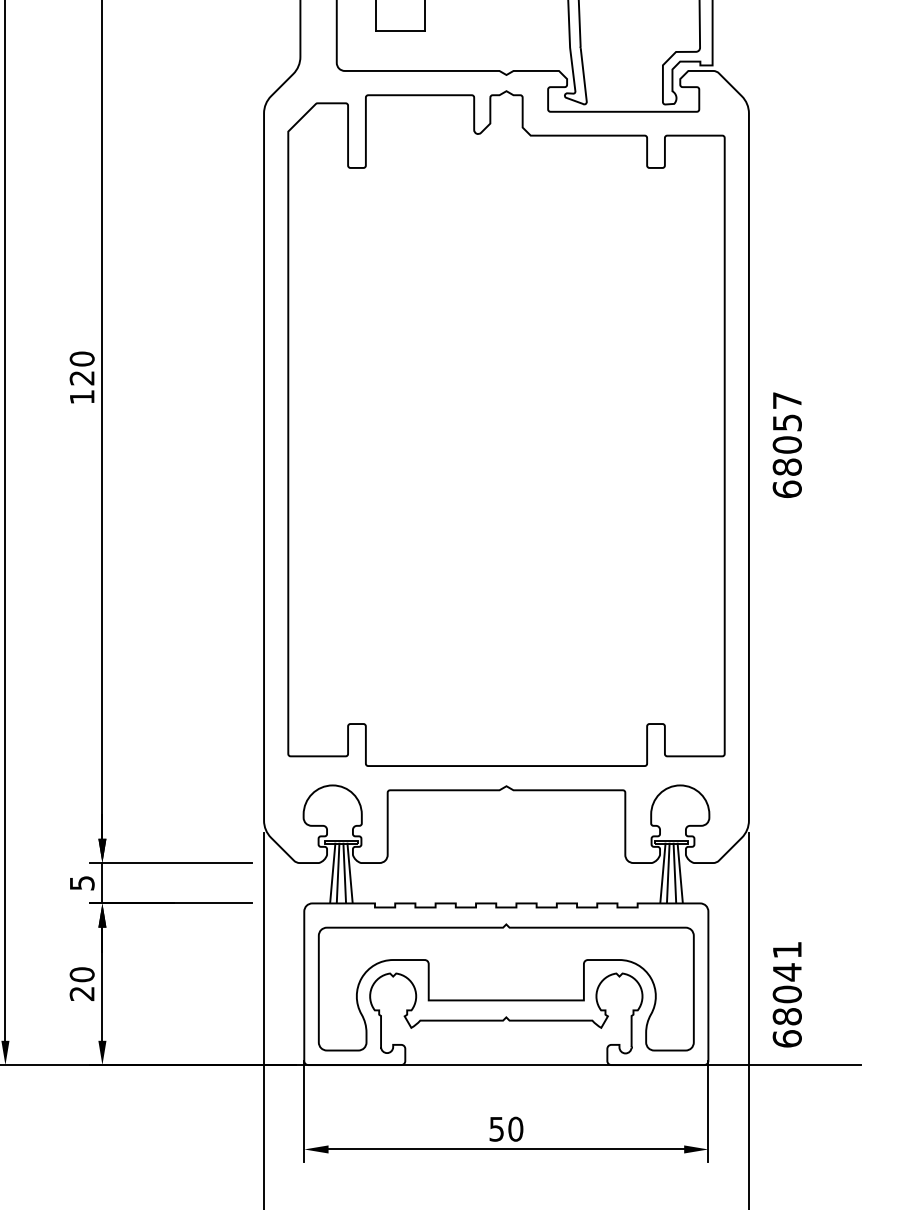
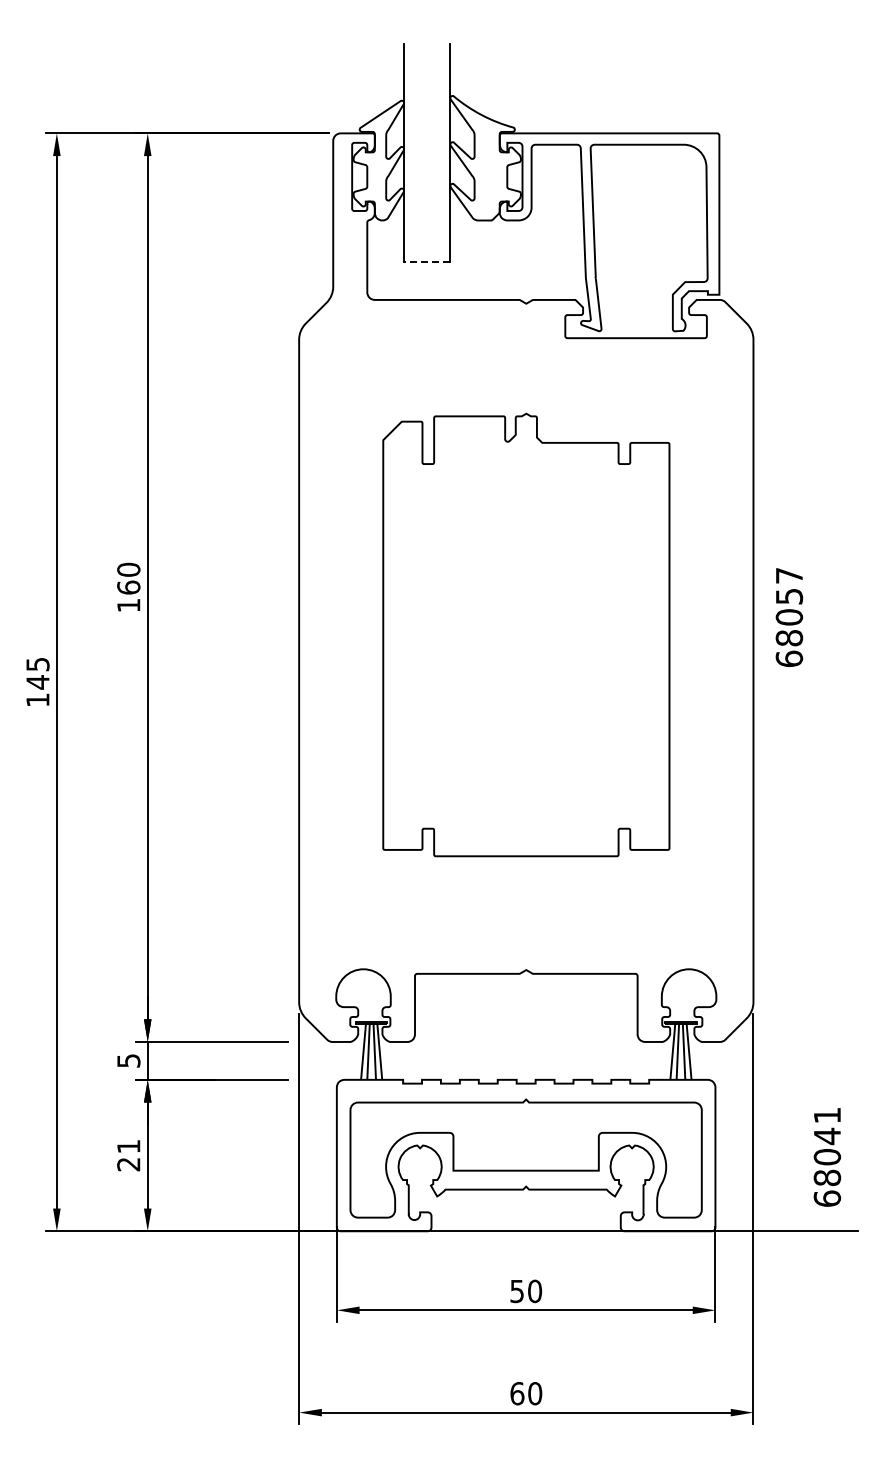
line: (401, 31) -> (427, 262), solid -> dashed
text: (81, 377) -> (128, 587), 120 -> 160
part: (506, 428) -> (526, 634), size x0.7
text: (787, 445) -> (789, 617), moved
text: (81, 974) -> (128, 1146), 20 -> 21
text: (787, 994) -> (827, 1157), moved

